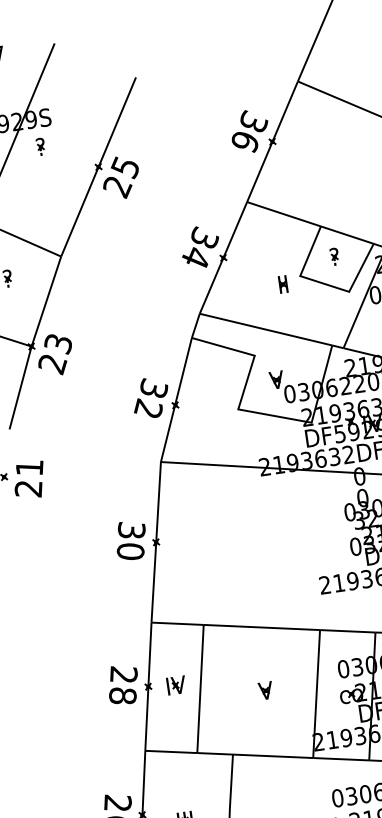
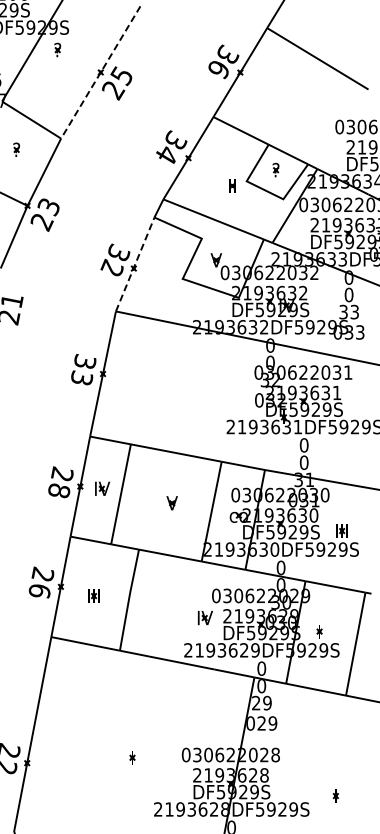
line: (98, 167) -> (100, 72), solid -> dashed
line: (176, 399) -> (135, 264), solid -> dashed
text: (131, 550) -> (82, 377), 30 -> 33

